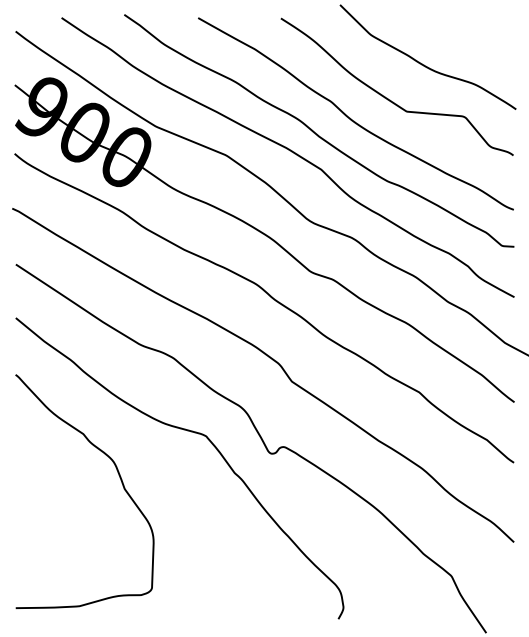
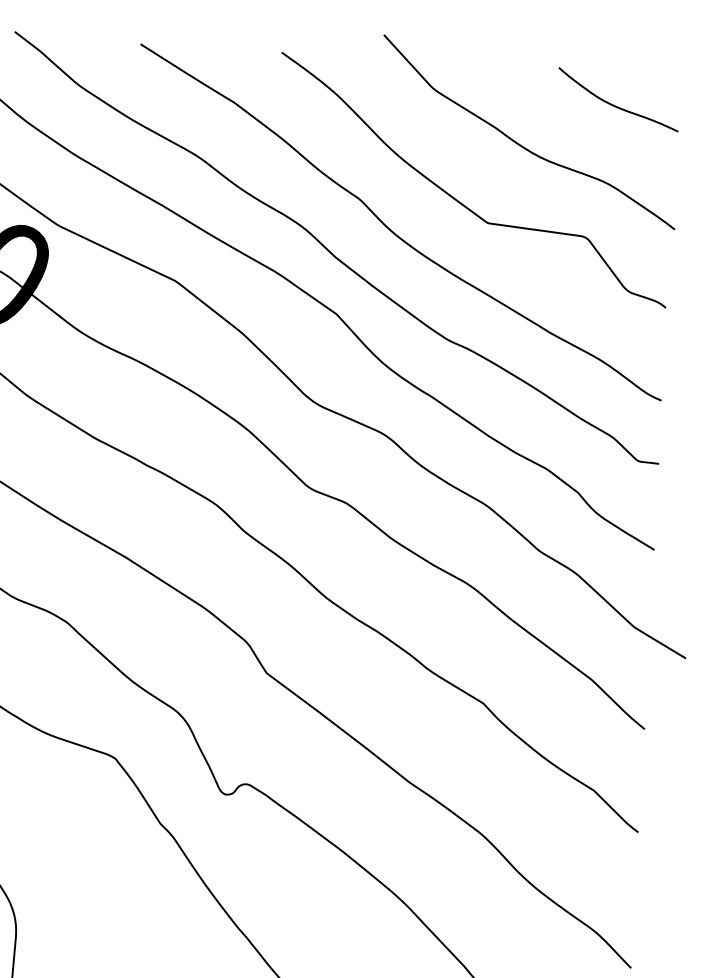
curve: (478, 38) -> (617, 105), added

